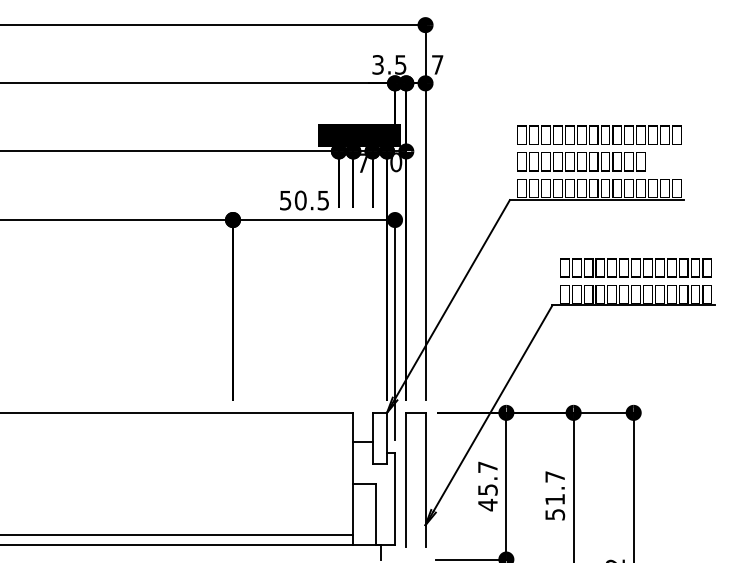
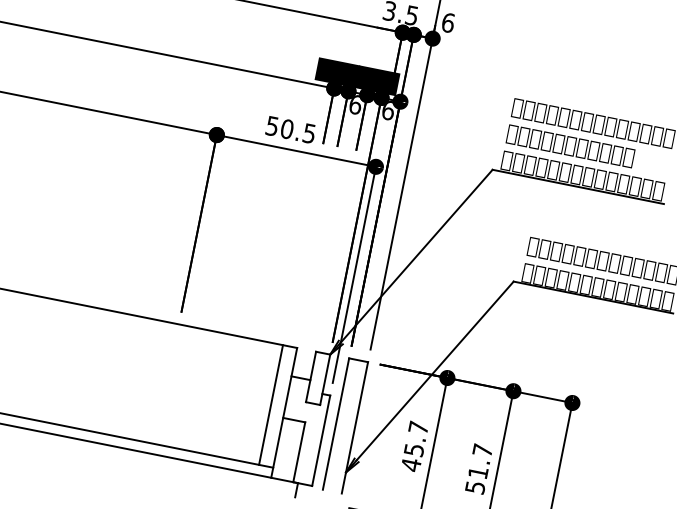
text: (437, 64) -> (448, 22), 7 -> 6
text: (396, 161) -> (388, 109), 0 -> 6
text: (363, 163) -> (356, 105), 7 -> 6
line: (338, 473) -> (270, 404), added

